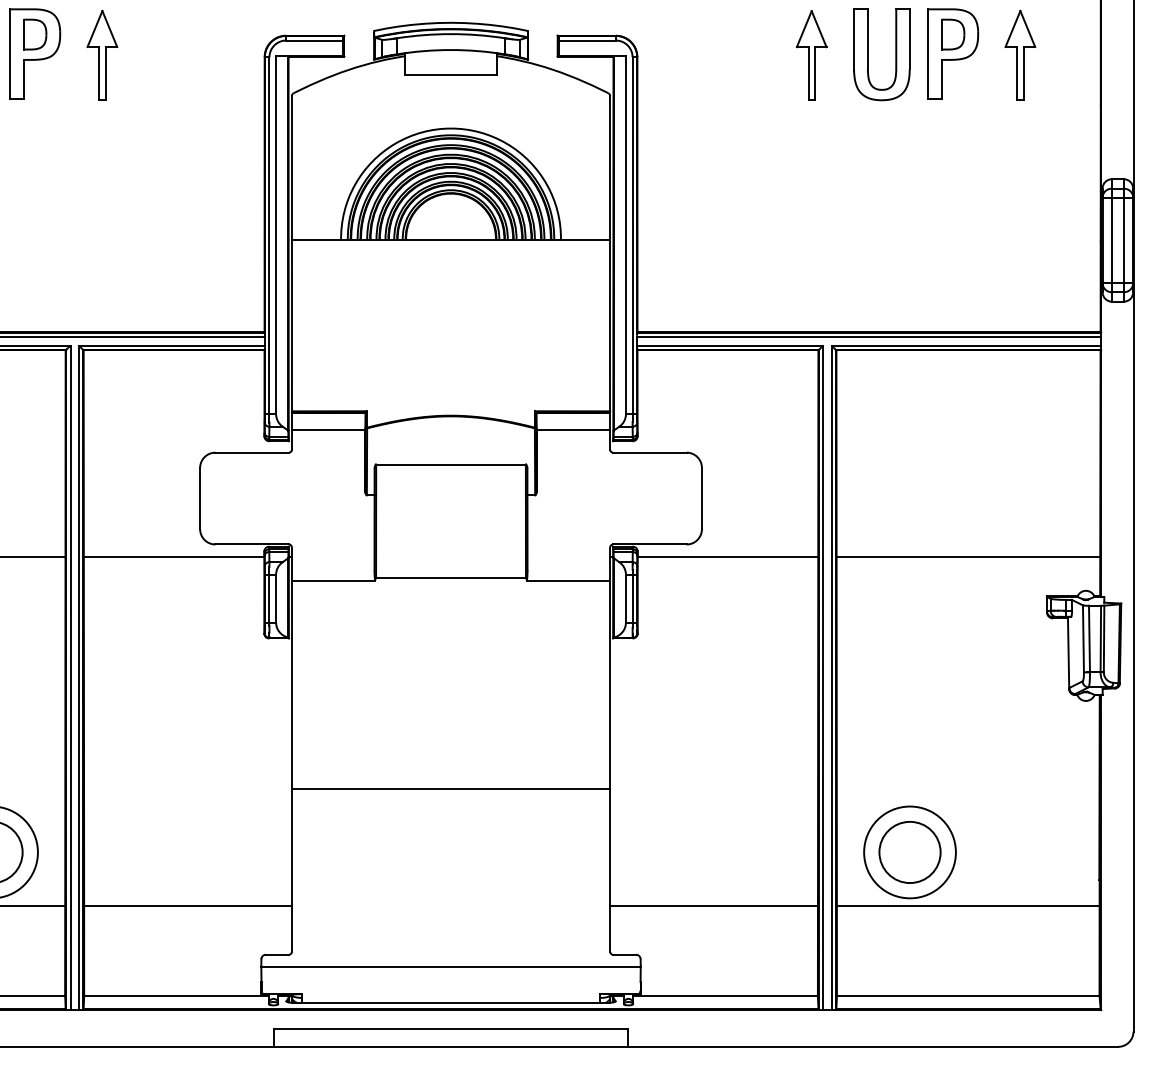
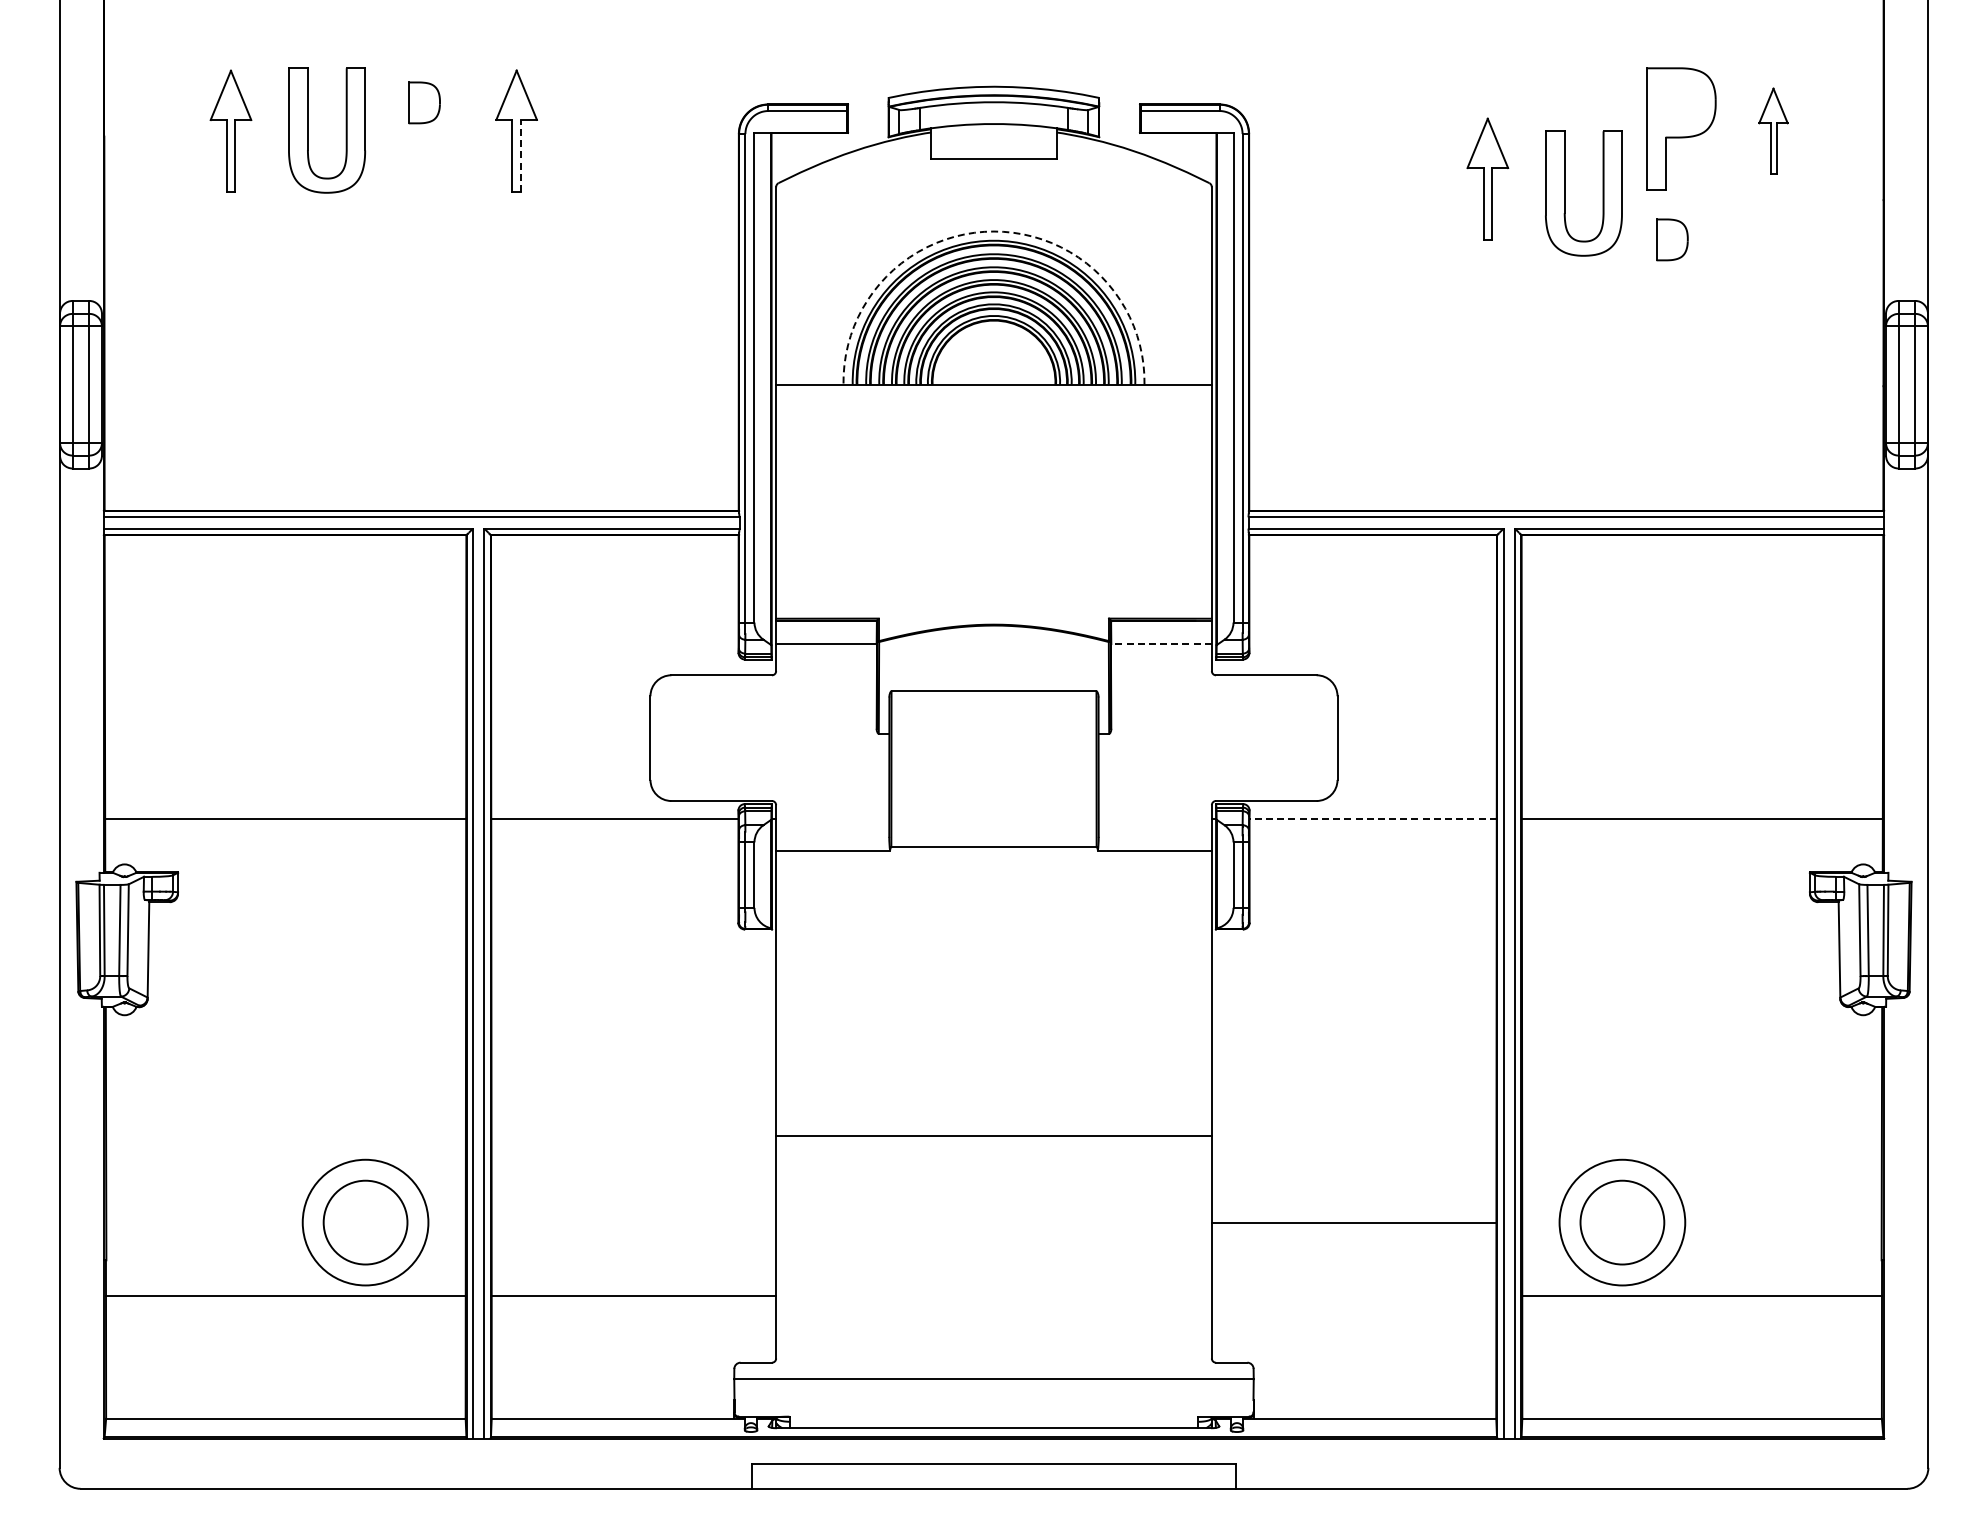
part: (953, 34) -> (1672, 239), moved
part: (35, 53) -> (424, 128), removed
part: (811, 54) -> (1487, 178), moved
part: (868, 54) -> (1565, 193), moved
part: (1020, 54) -> (1773, 130), size x0.7
line: (105, 73) -> (520, 155), solid -> dashed
arc: (451, 128) -> (994, 231), solid -> dashed
line: (573, 430) -> (1161, 644), solid -> dashed
line: (728, 557) -> (1373, 818), solid -> dashed
line: (713, 905) -> (1353, 1222), moved

